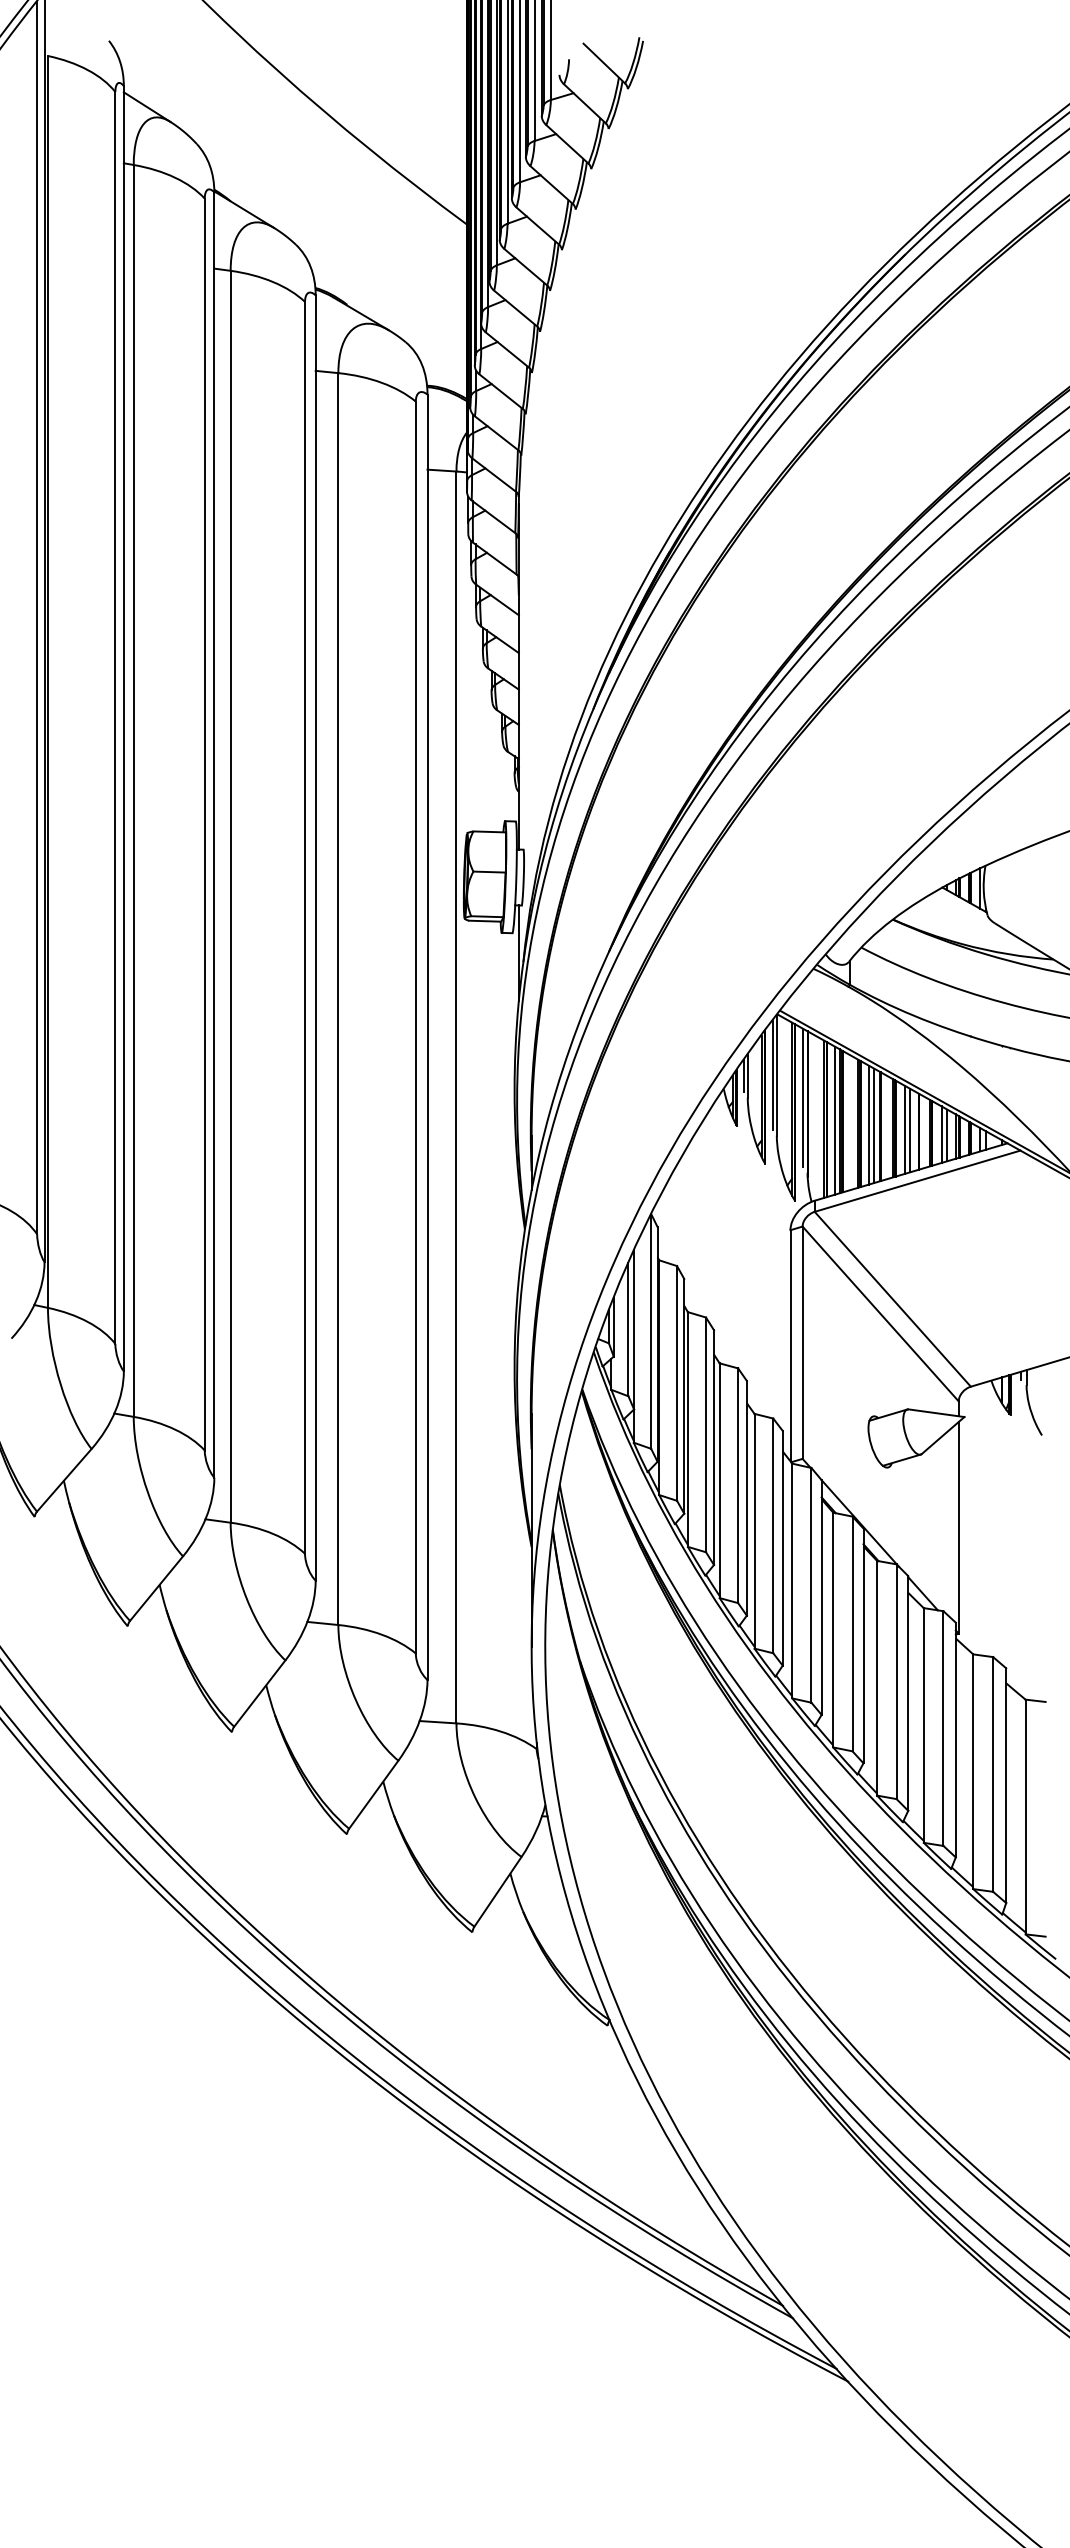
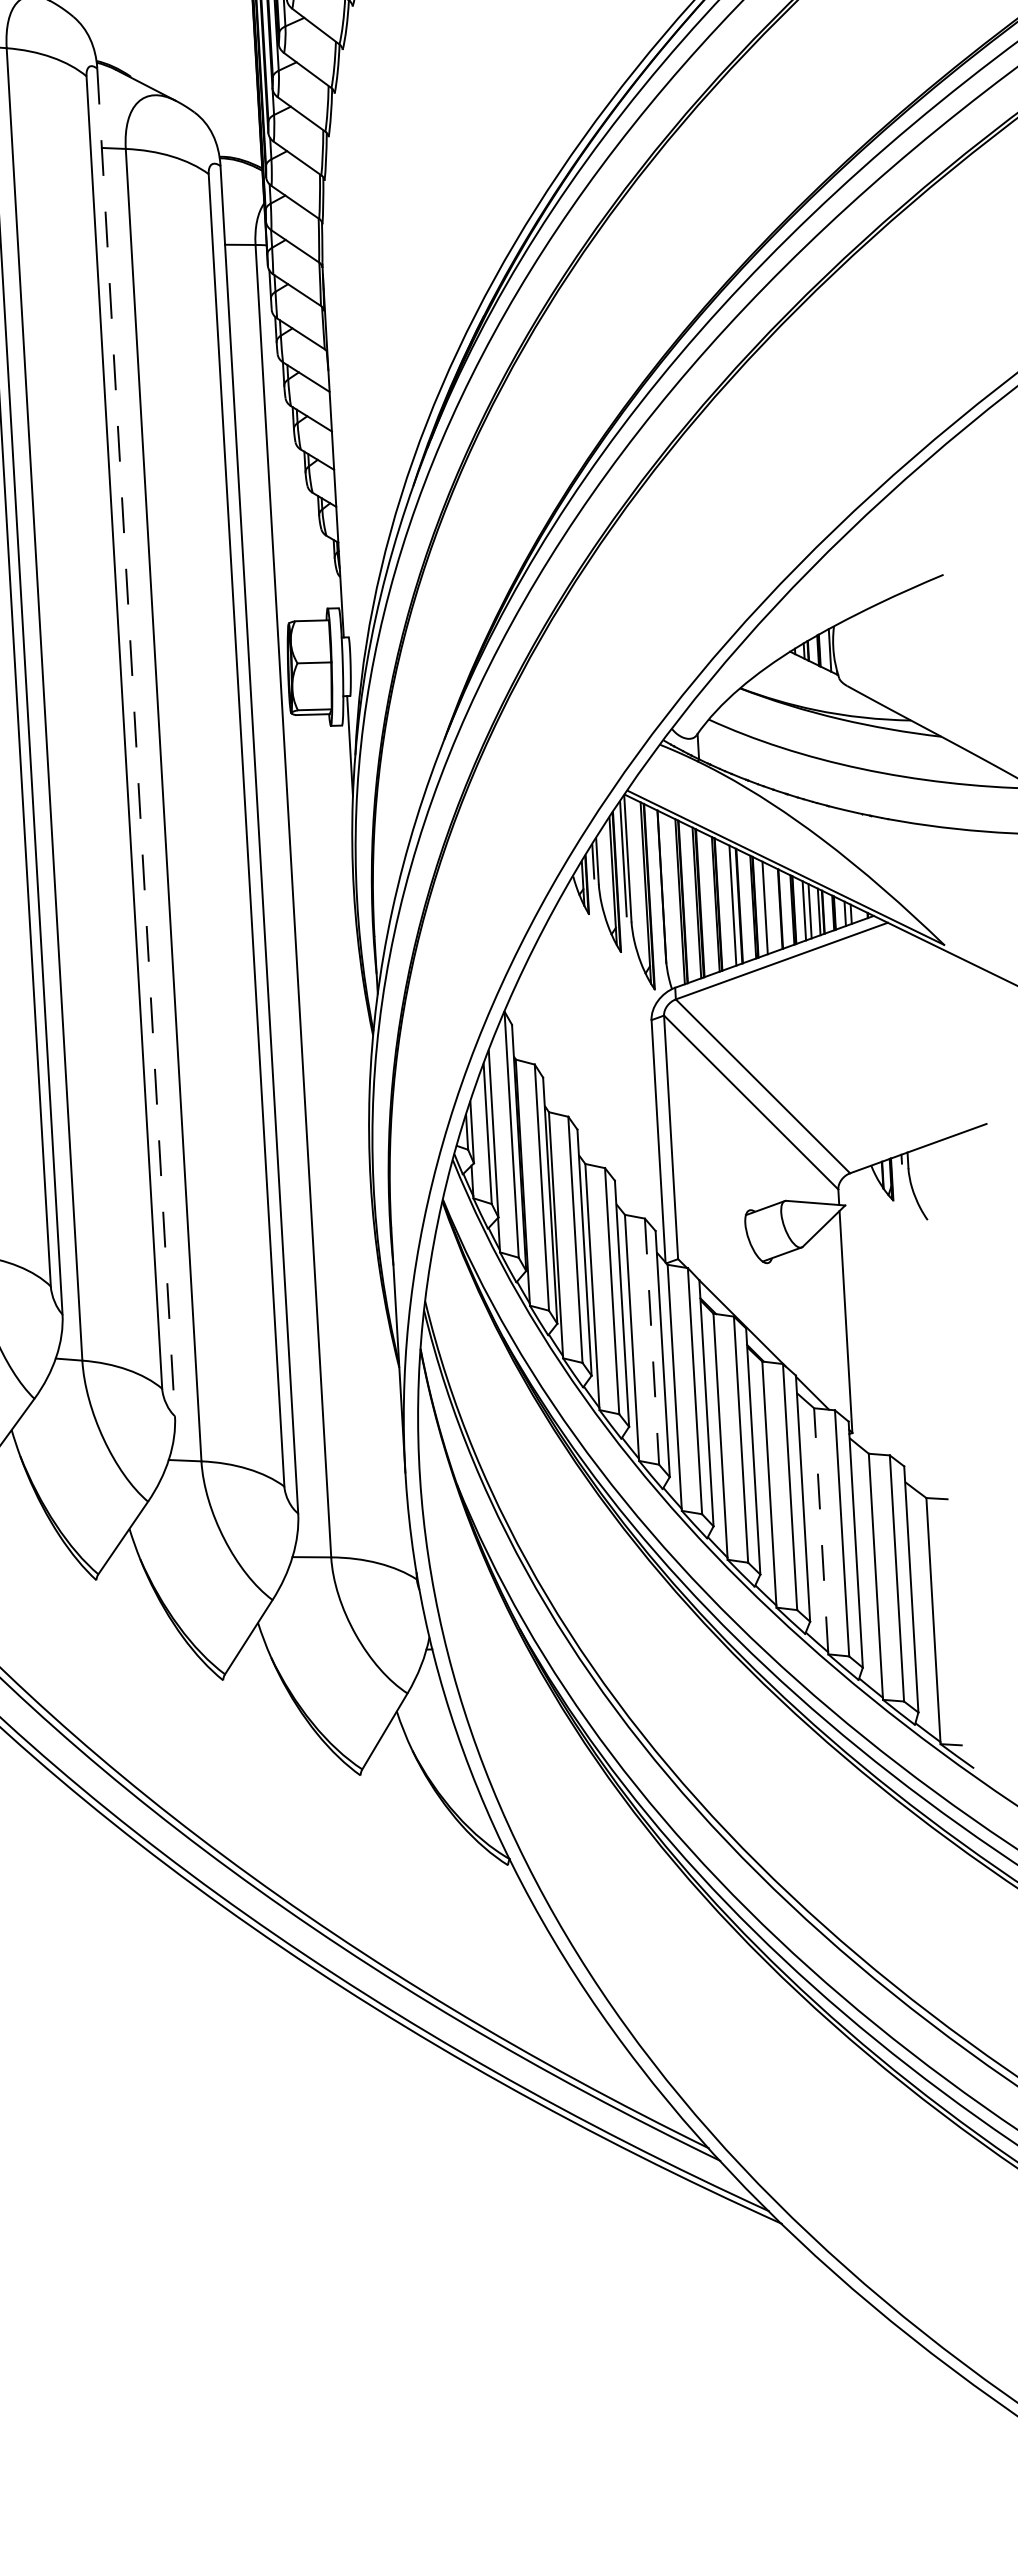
line: (315, 937) -> (135, 741), solid -> dashed
line: (803, 1097) -> (657, 880), removed
line: (835, 1120) -> (692, 902), removed
line: (869, 1124) -> (728, 904), removed
line: (909, 1130) -> (770, 908), removed
line: (773, 1536) -> (652, 1342), solid -> dashed
line: (923, 1723) -> (820, 1529), solid -> dashed

